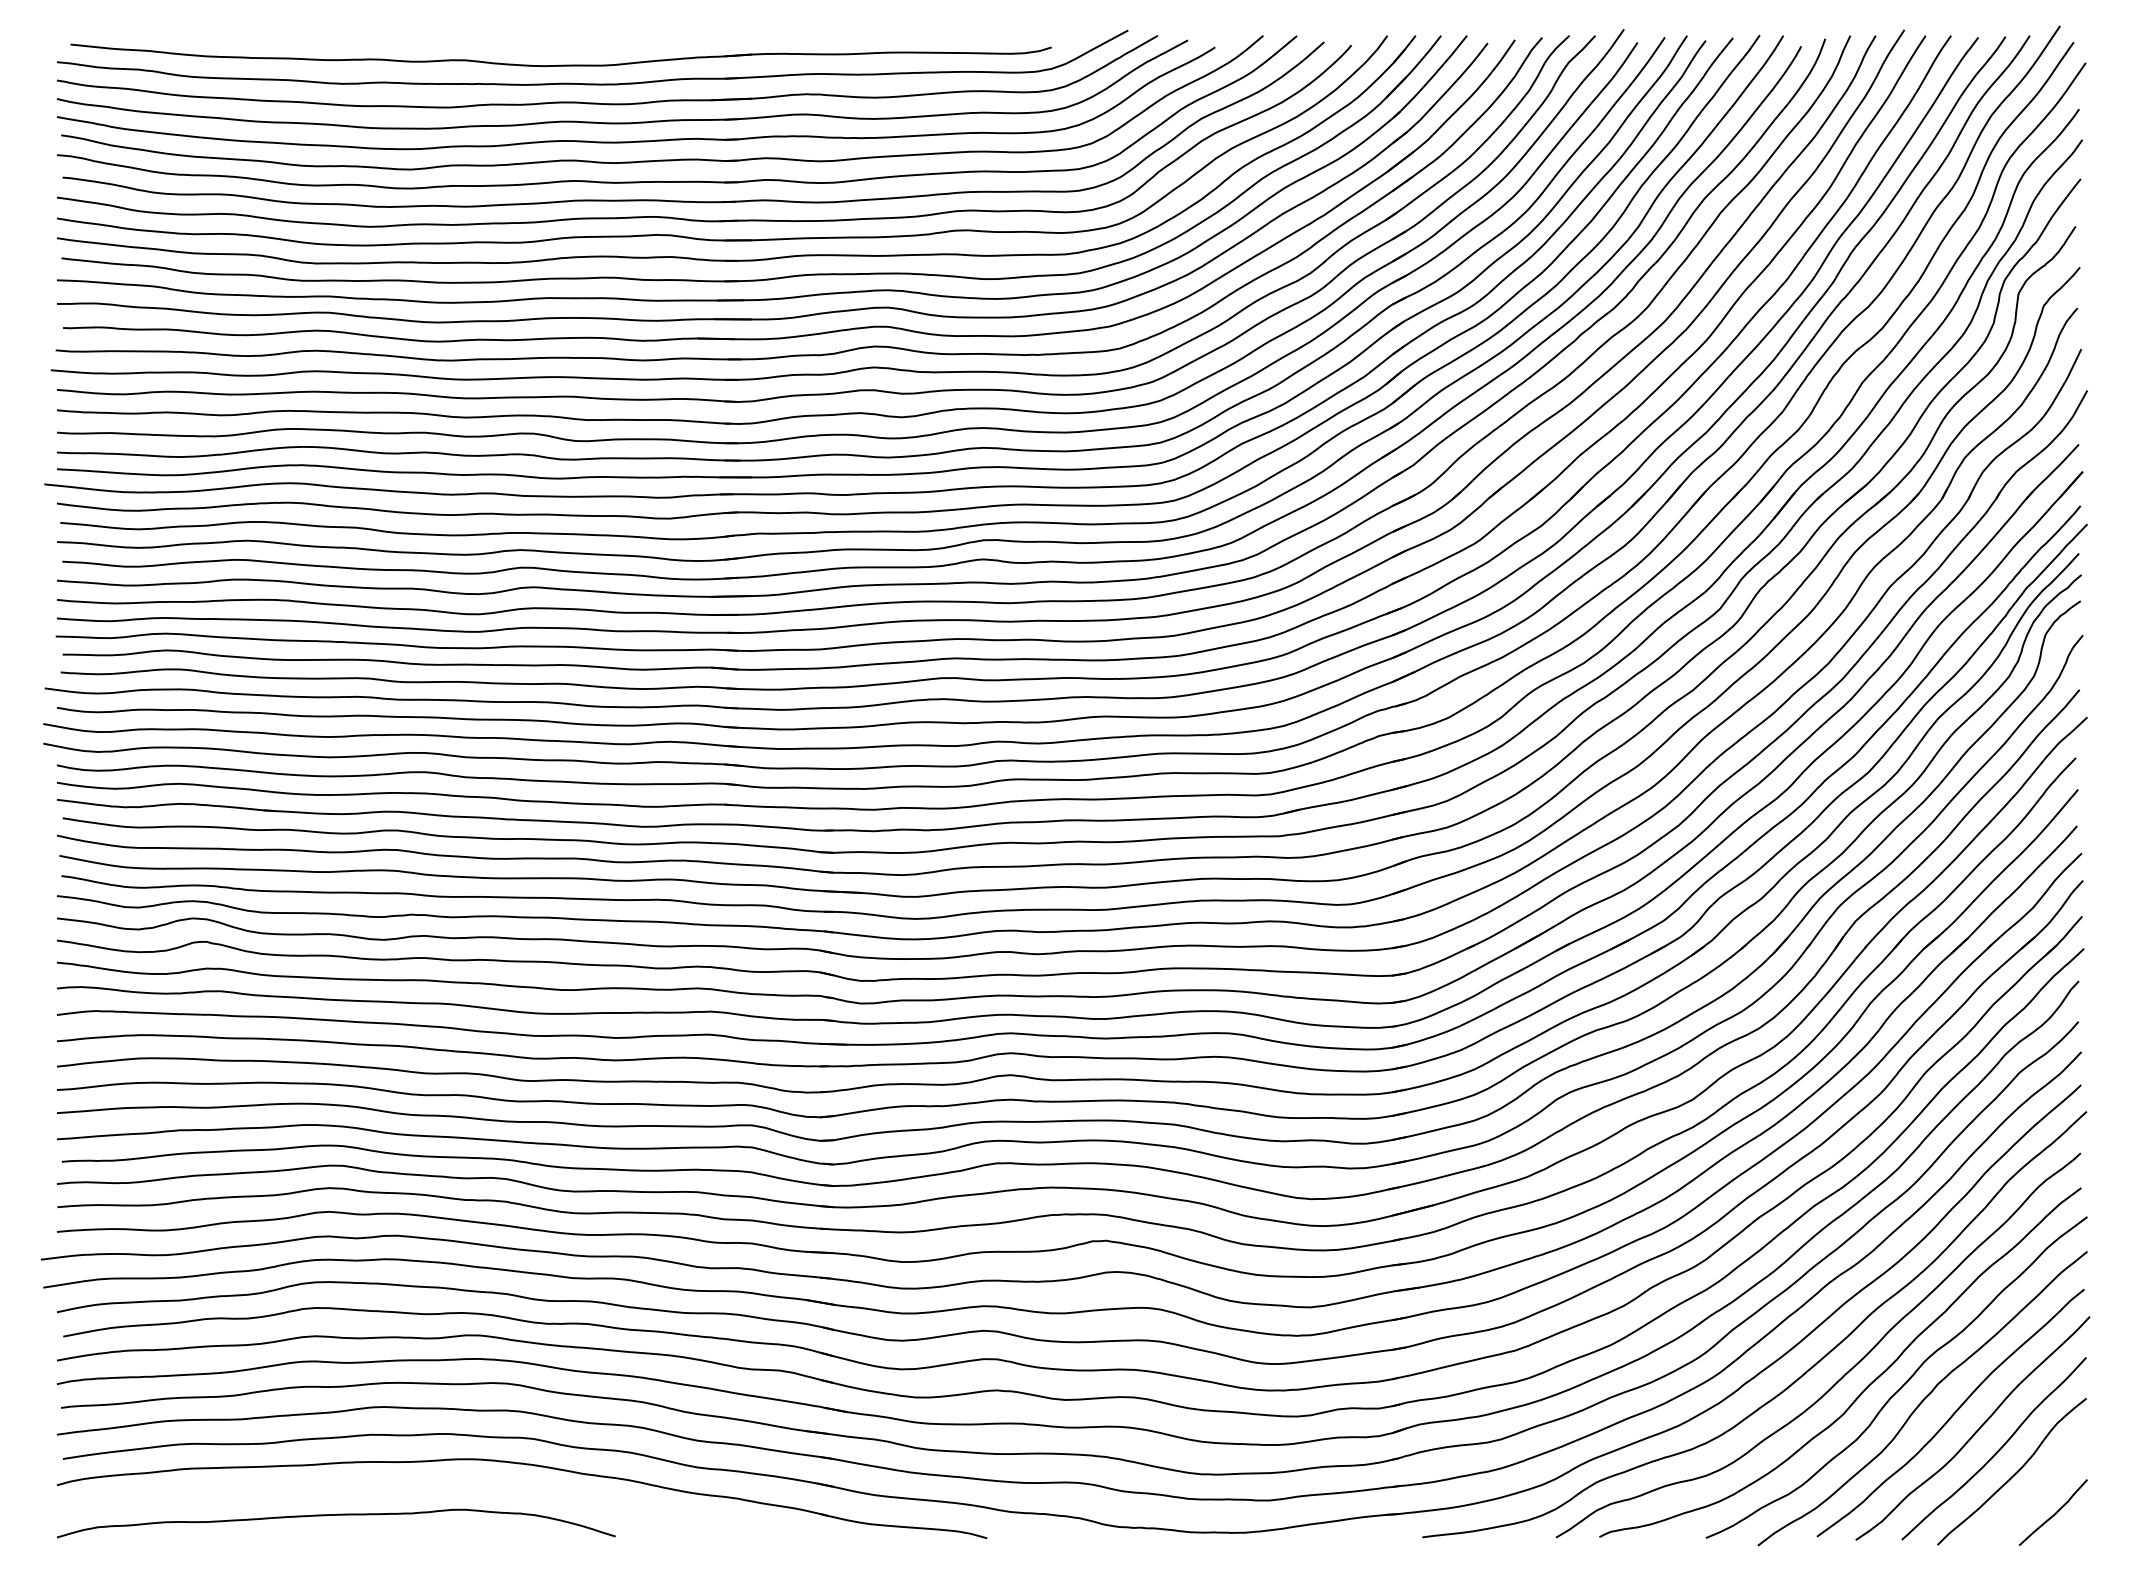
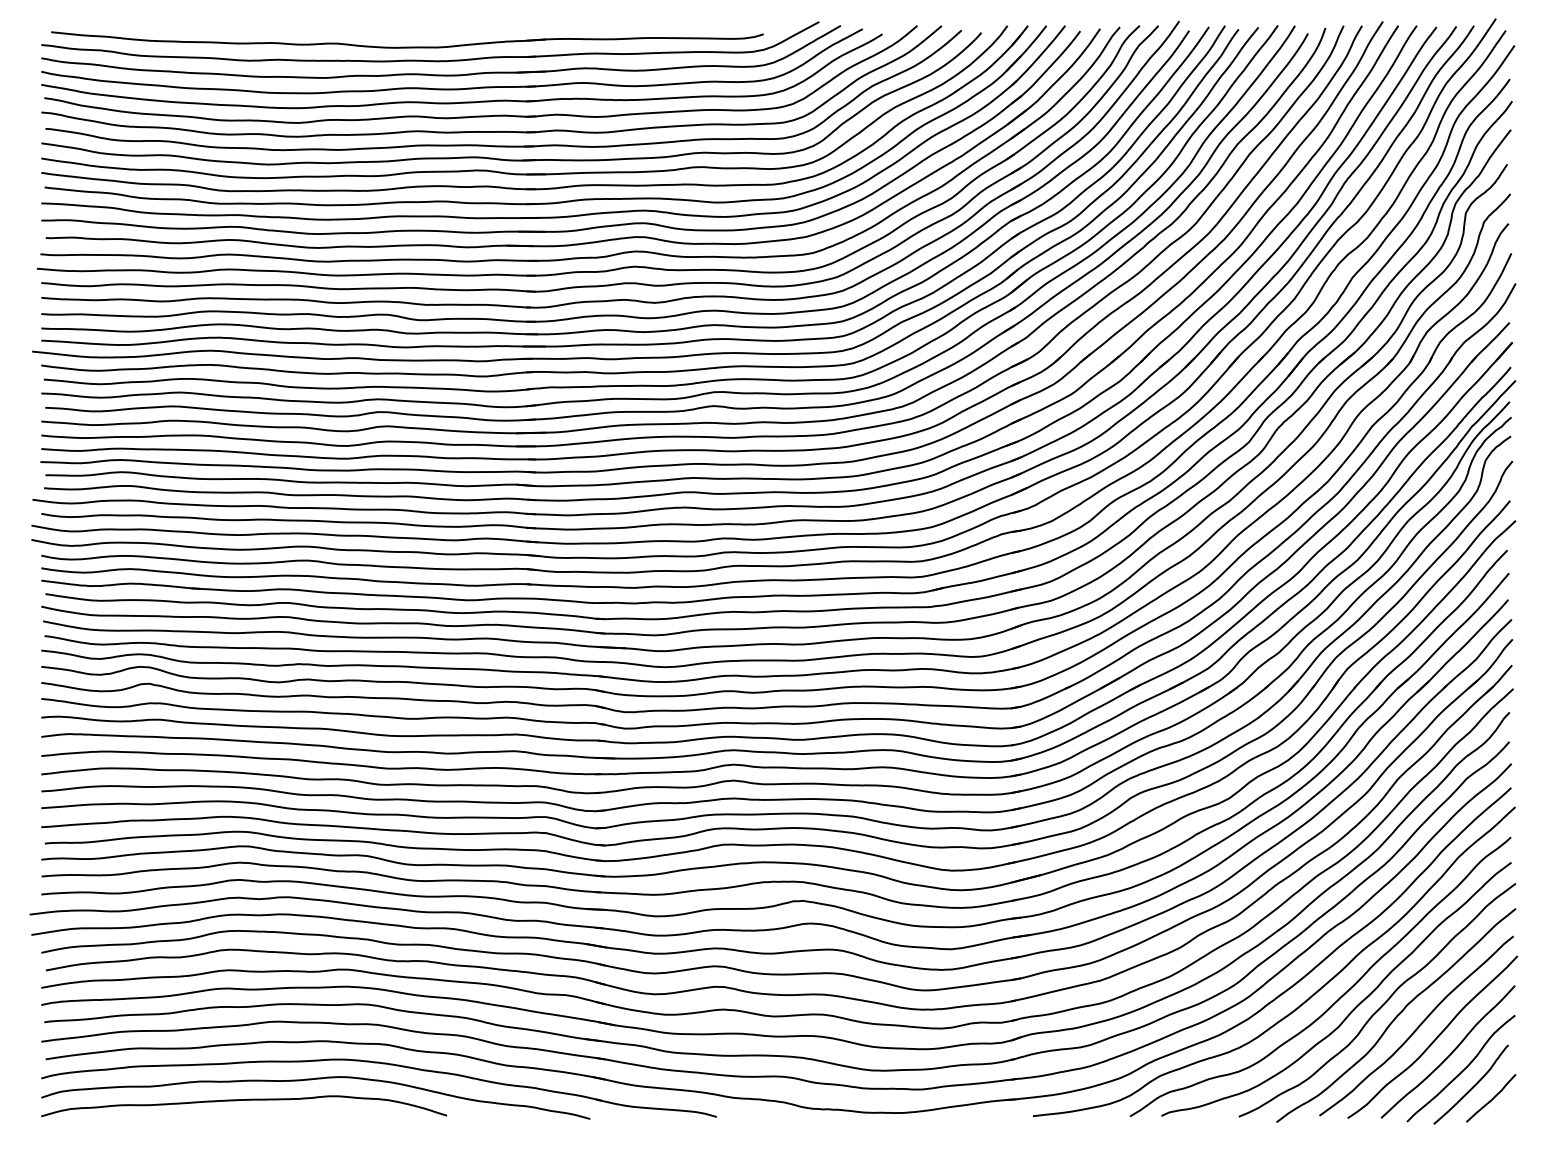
curve: (429, 1488) -> (311, 1080), added
curve: (2027, 1496) -> (1472, 1086), added

